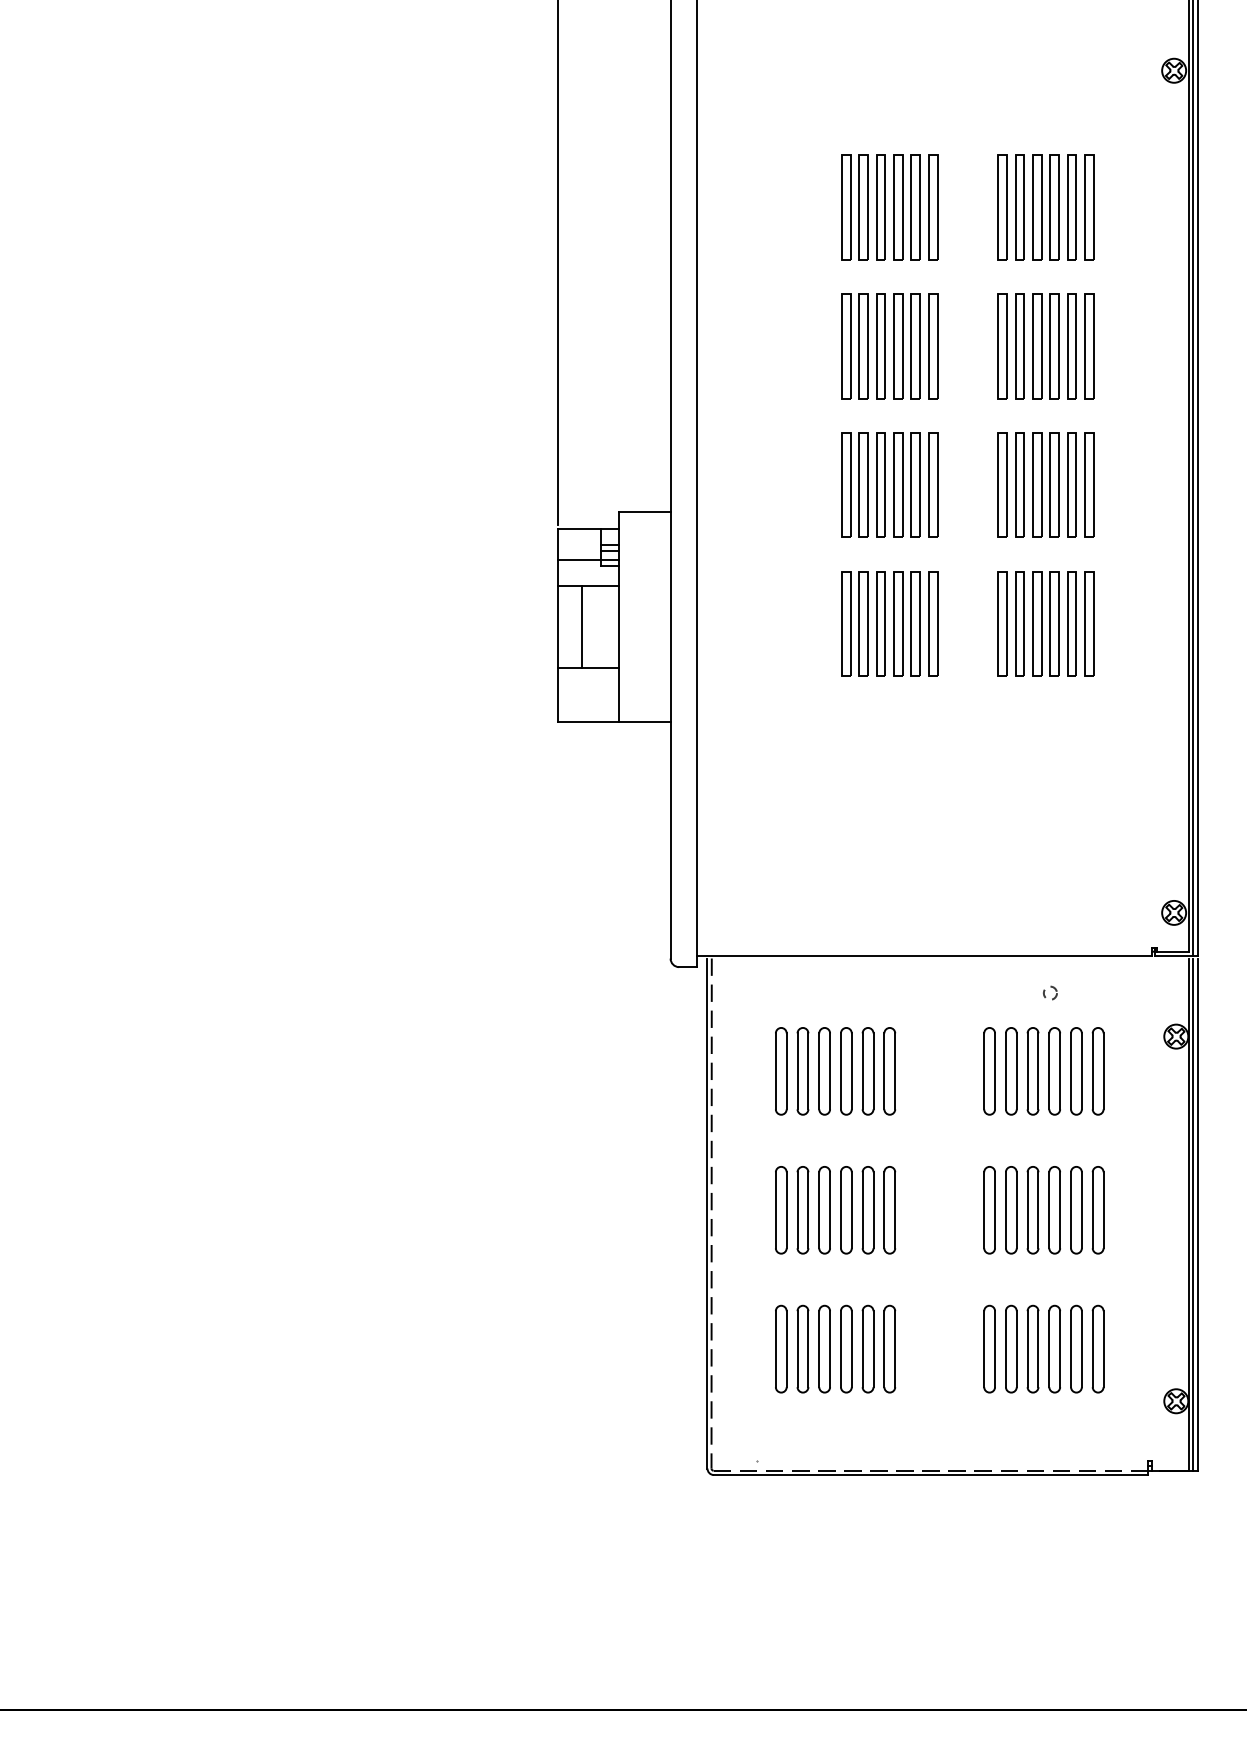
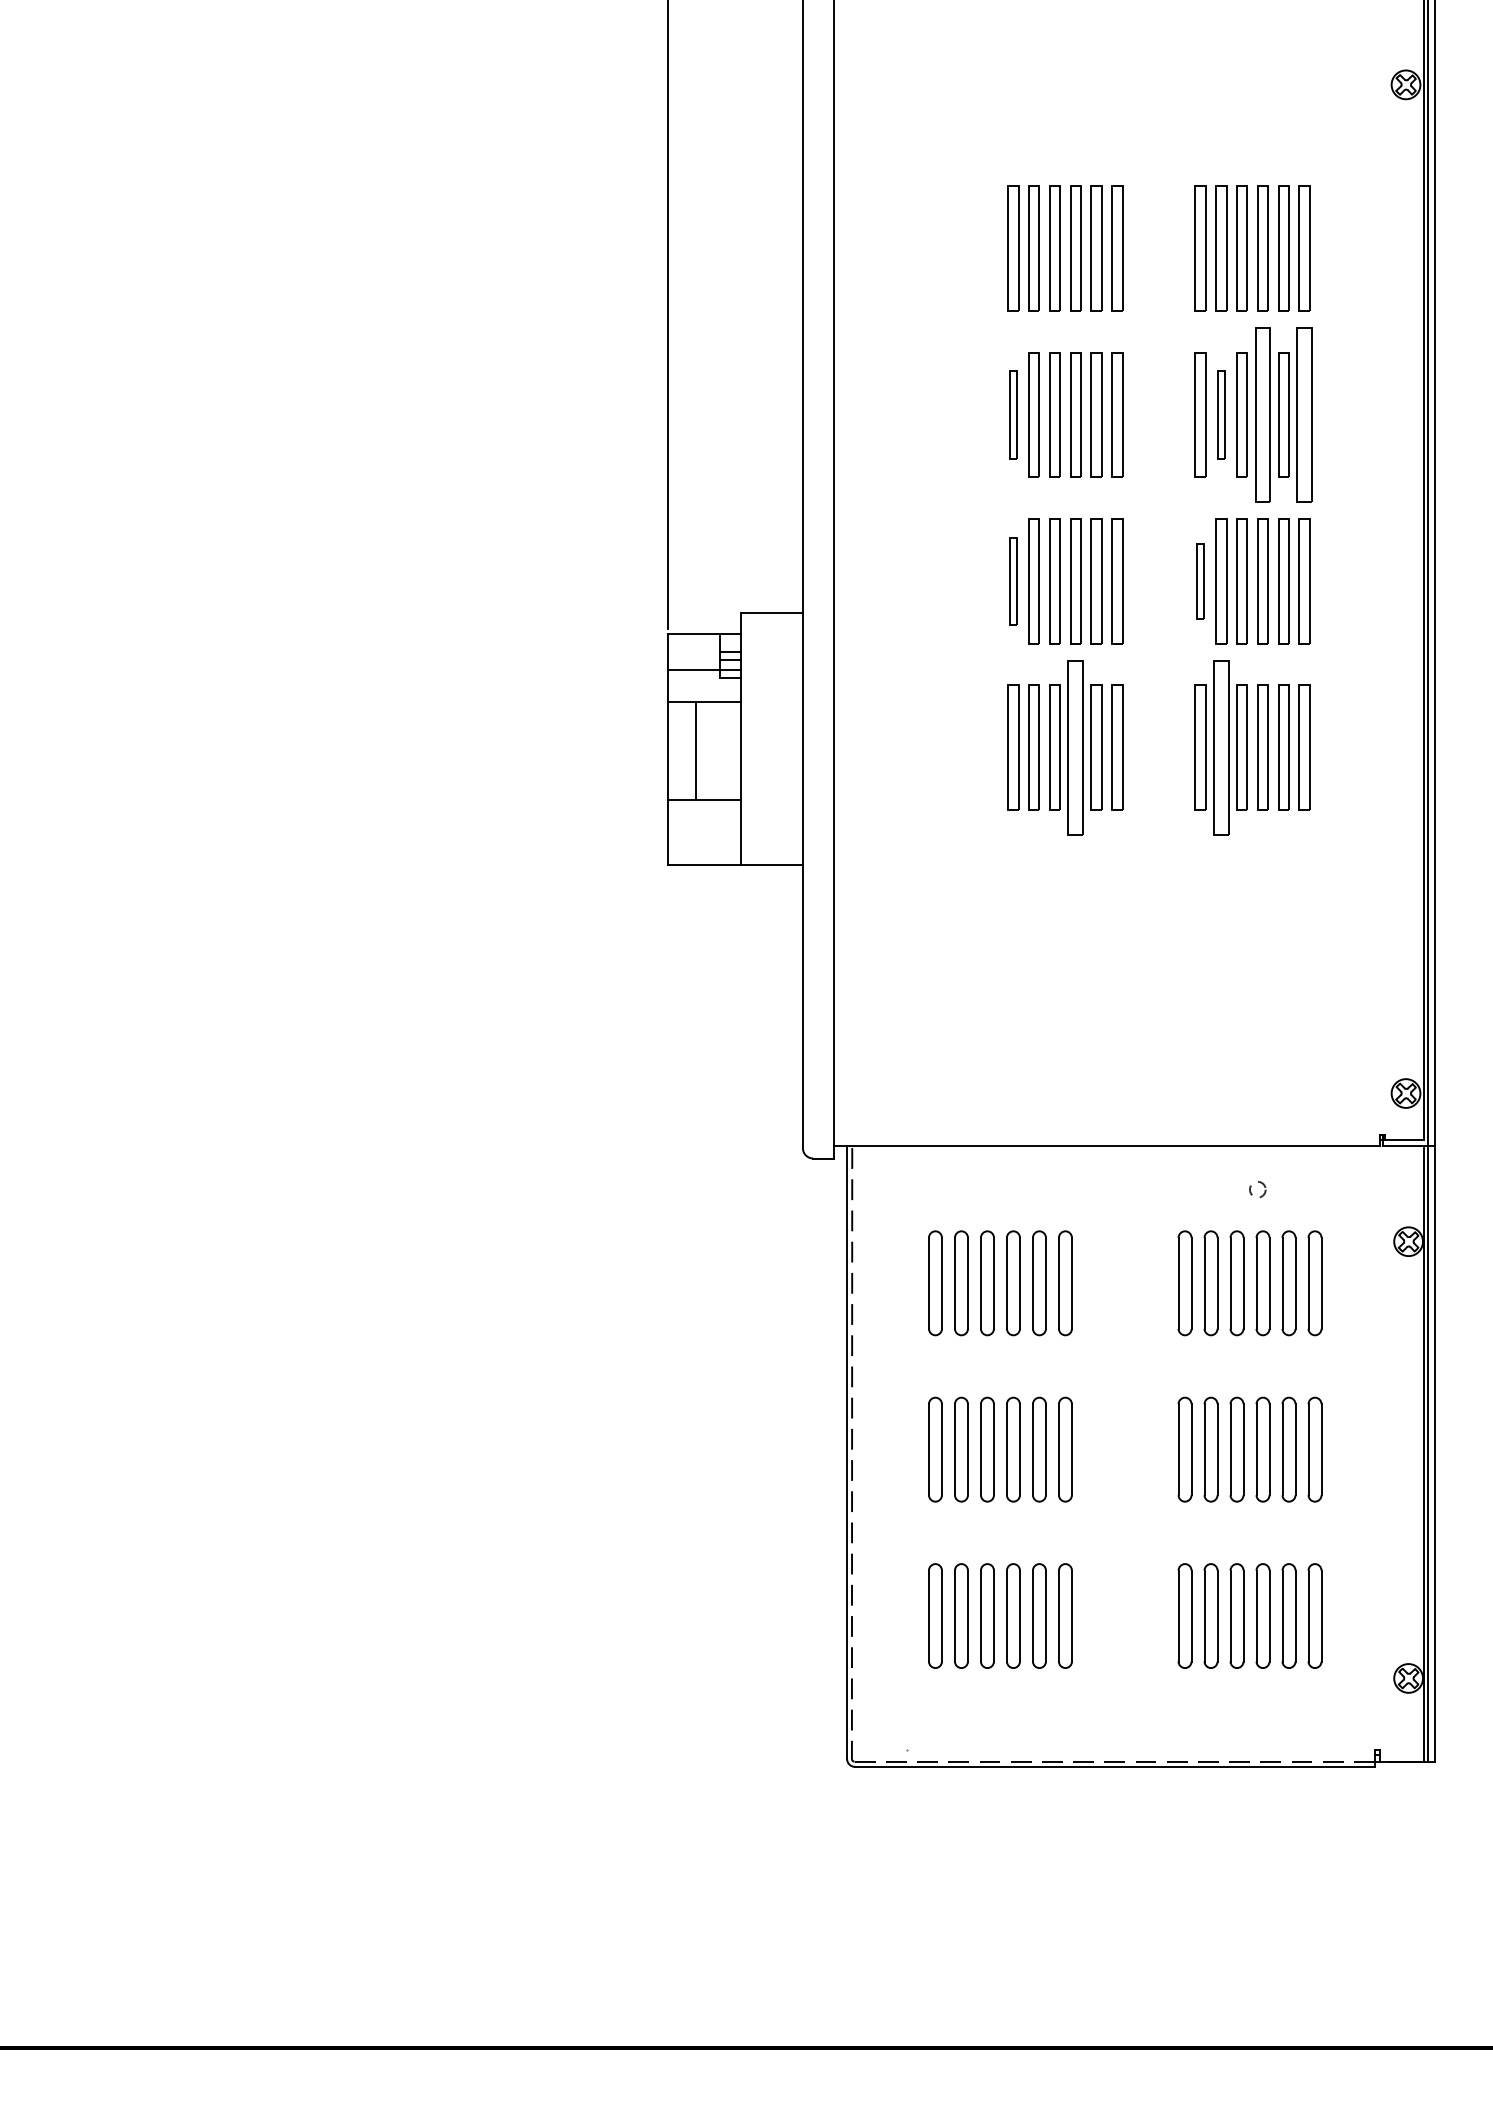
part: (846, 345) -> (1013, 414), size x0.7
part: (1020, 345) -> (1221, 414), size x0.7
part: (1054, 345) -> (1262, 414), size x1.4
part: (1089, 345) -> (1304, 414), size x1.4
part: (846, 485) -> (1013, 581), size x0.7
part: (1002, 485) -> (1200, 581), size x0.6
part: (898, 624) -> (1075, 747), size x1.4
part: (1020, 624) -> (1221, 747), size x1.4

